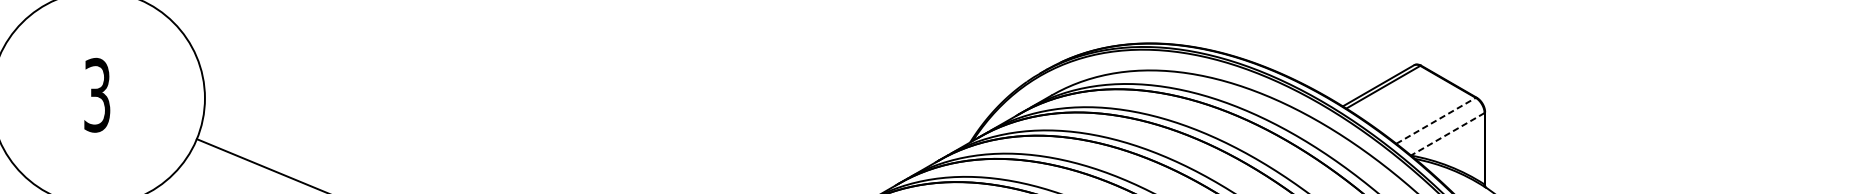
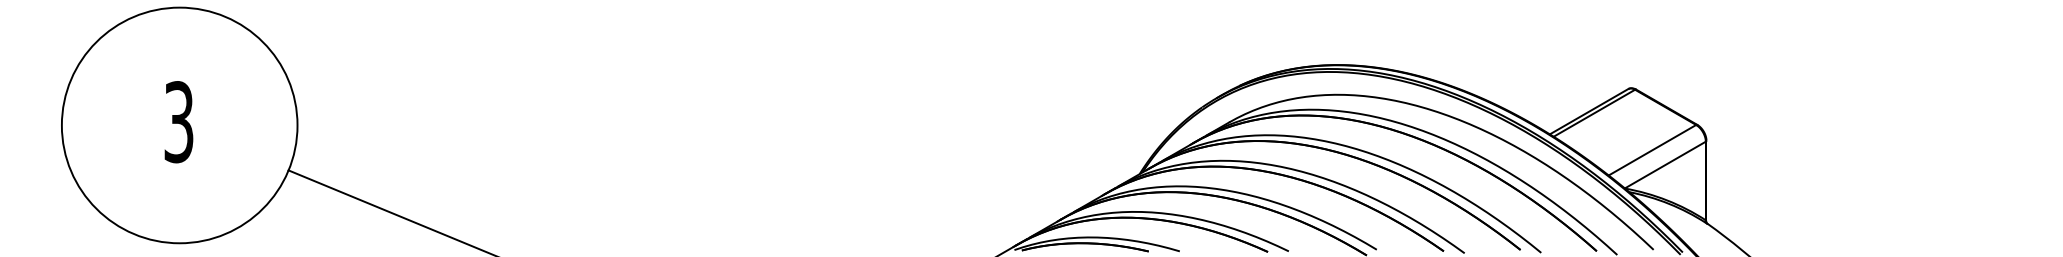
line: (1436, 120) -> (1652, 149), dashed -> solid
line: (1447, 134) -> (1665, 165), dashed -> solid

